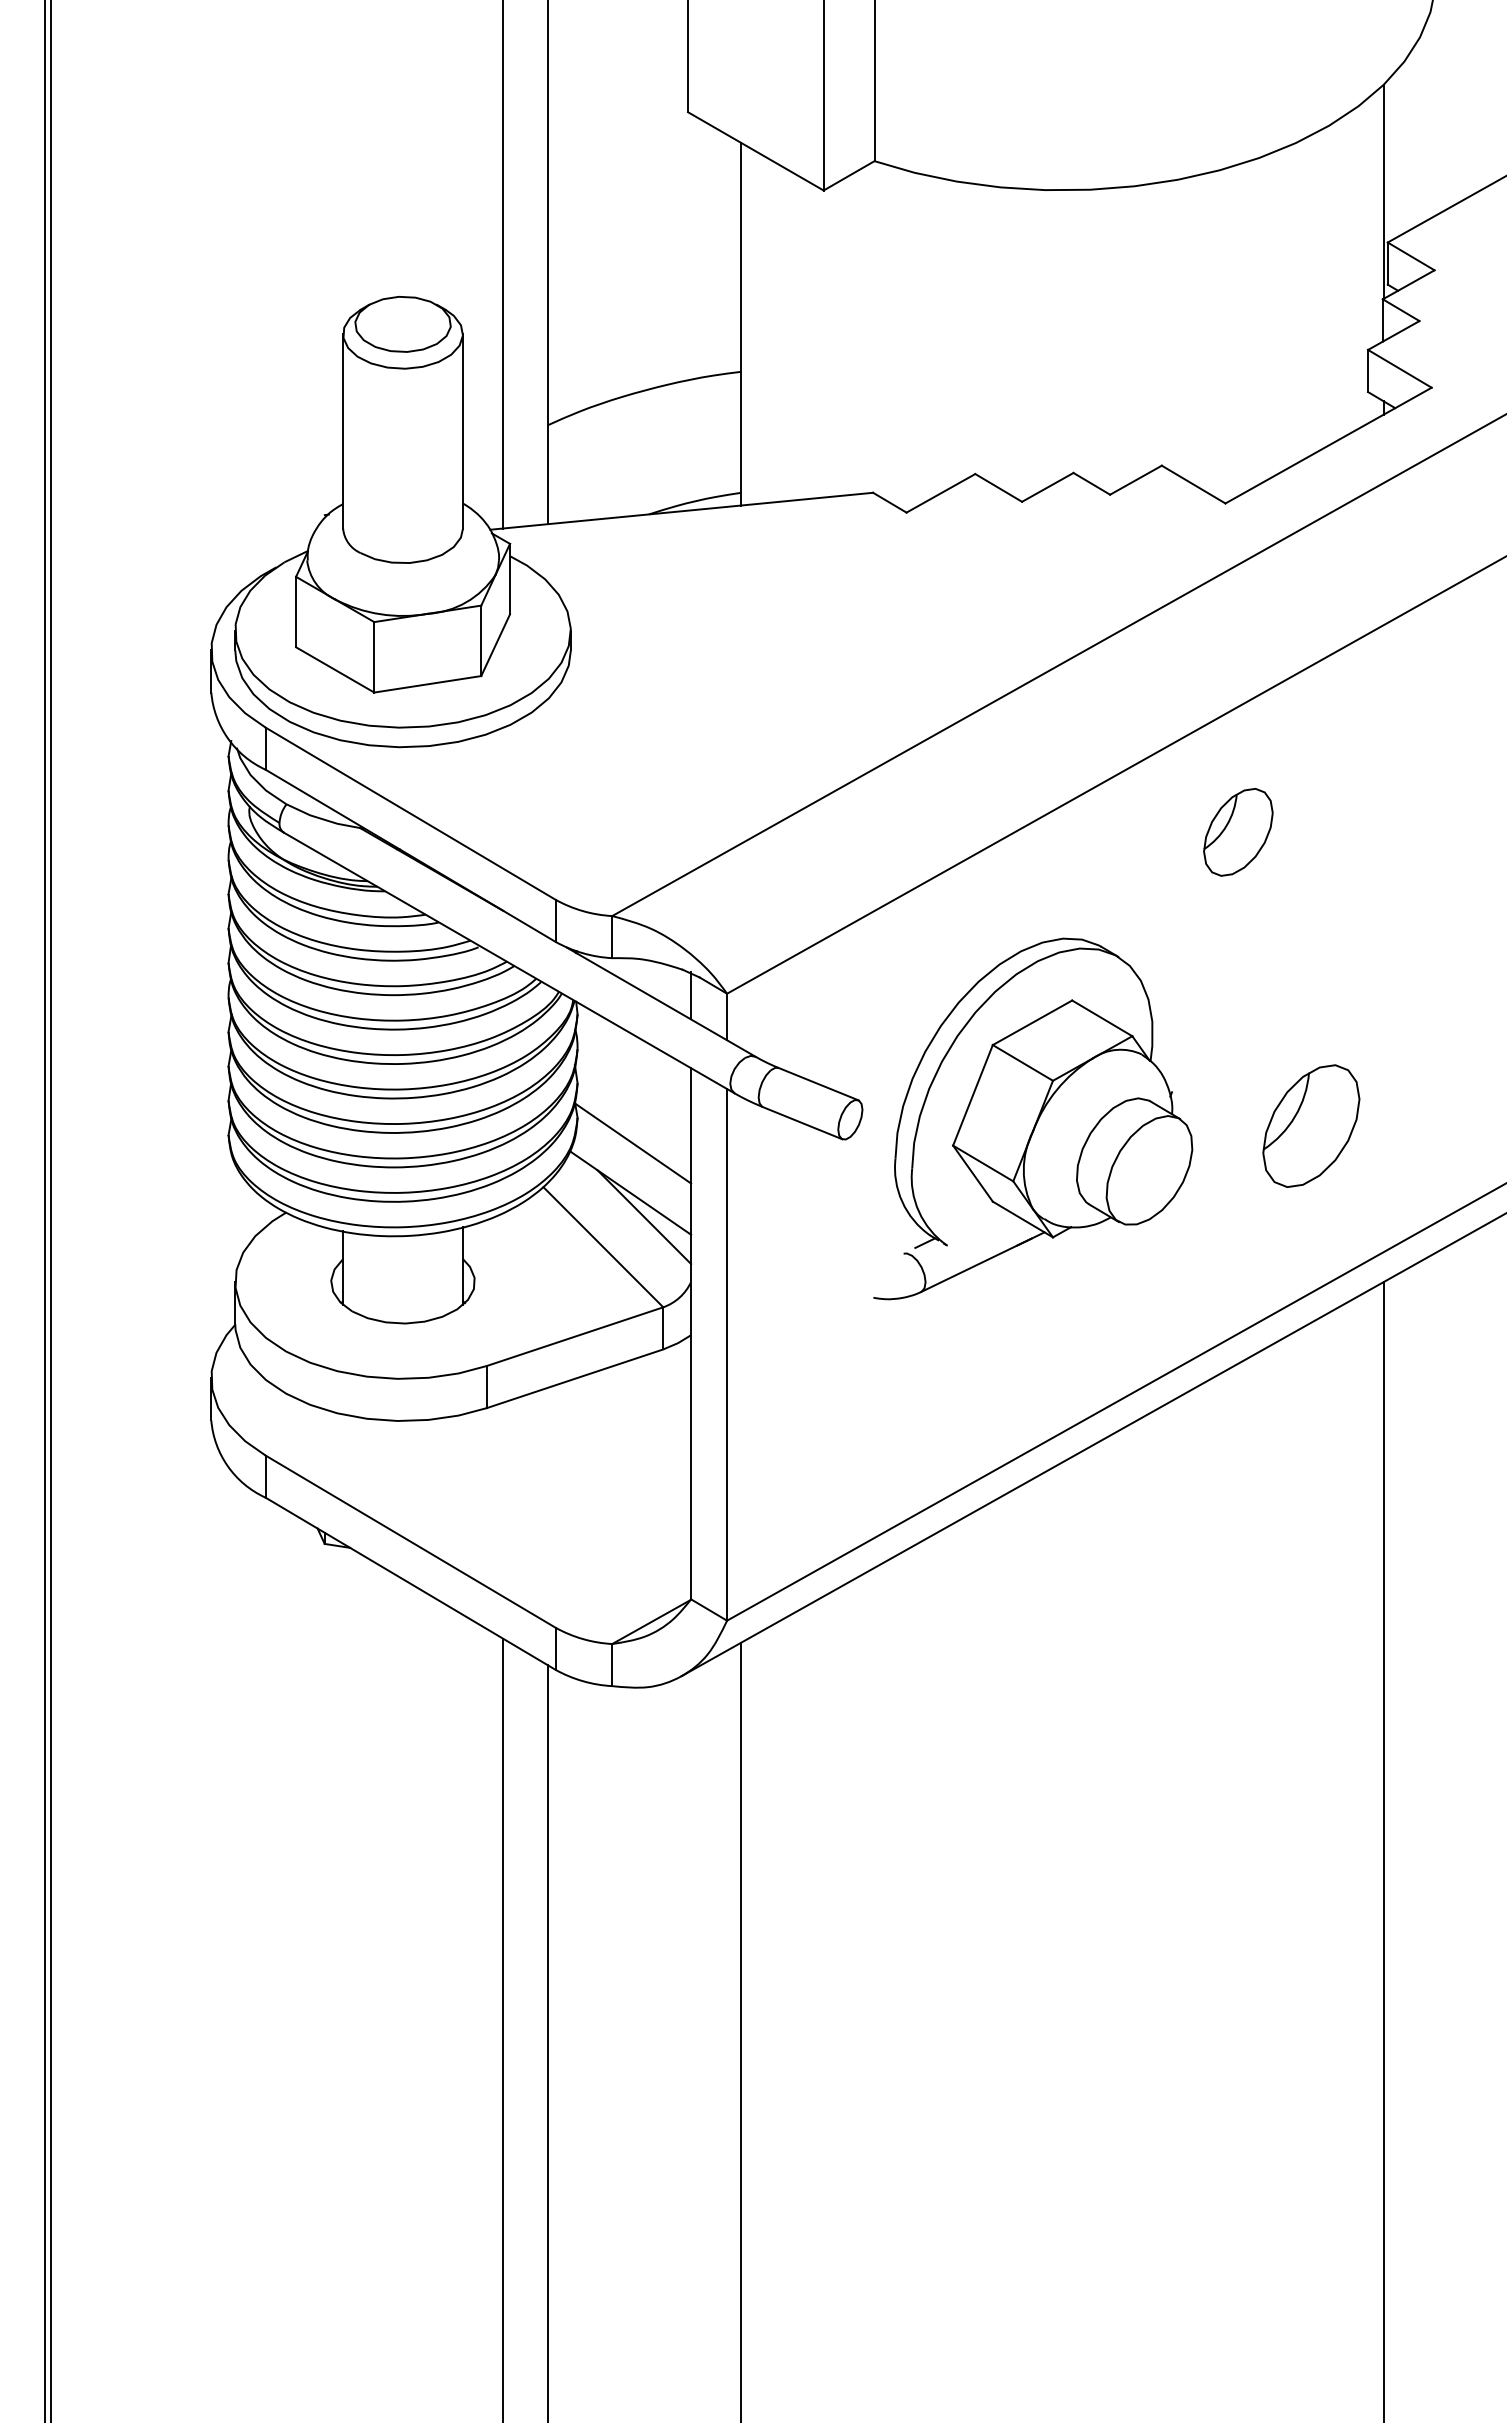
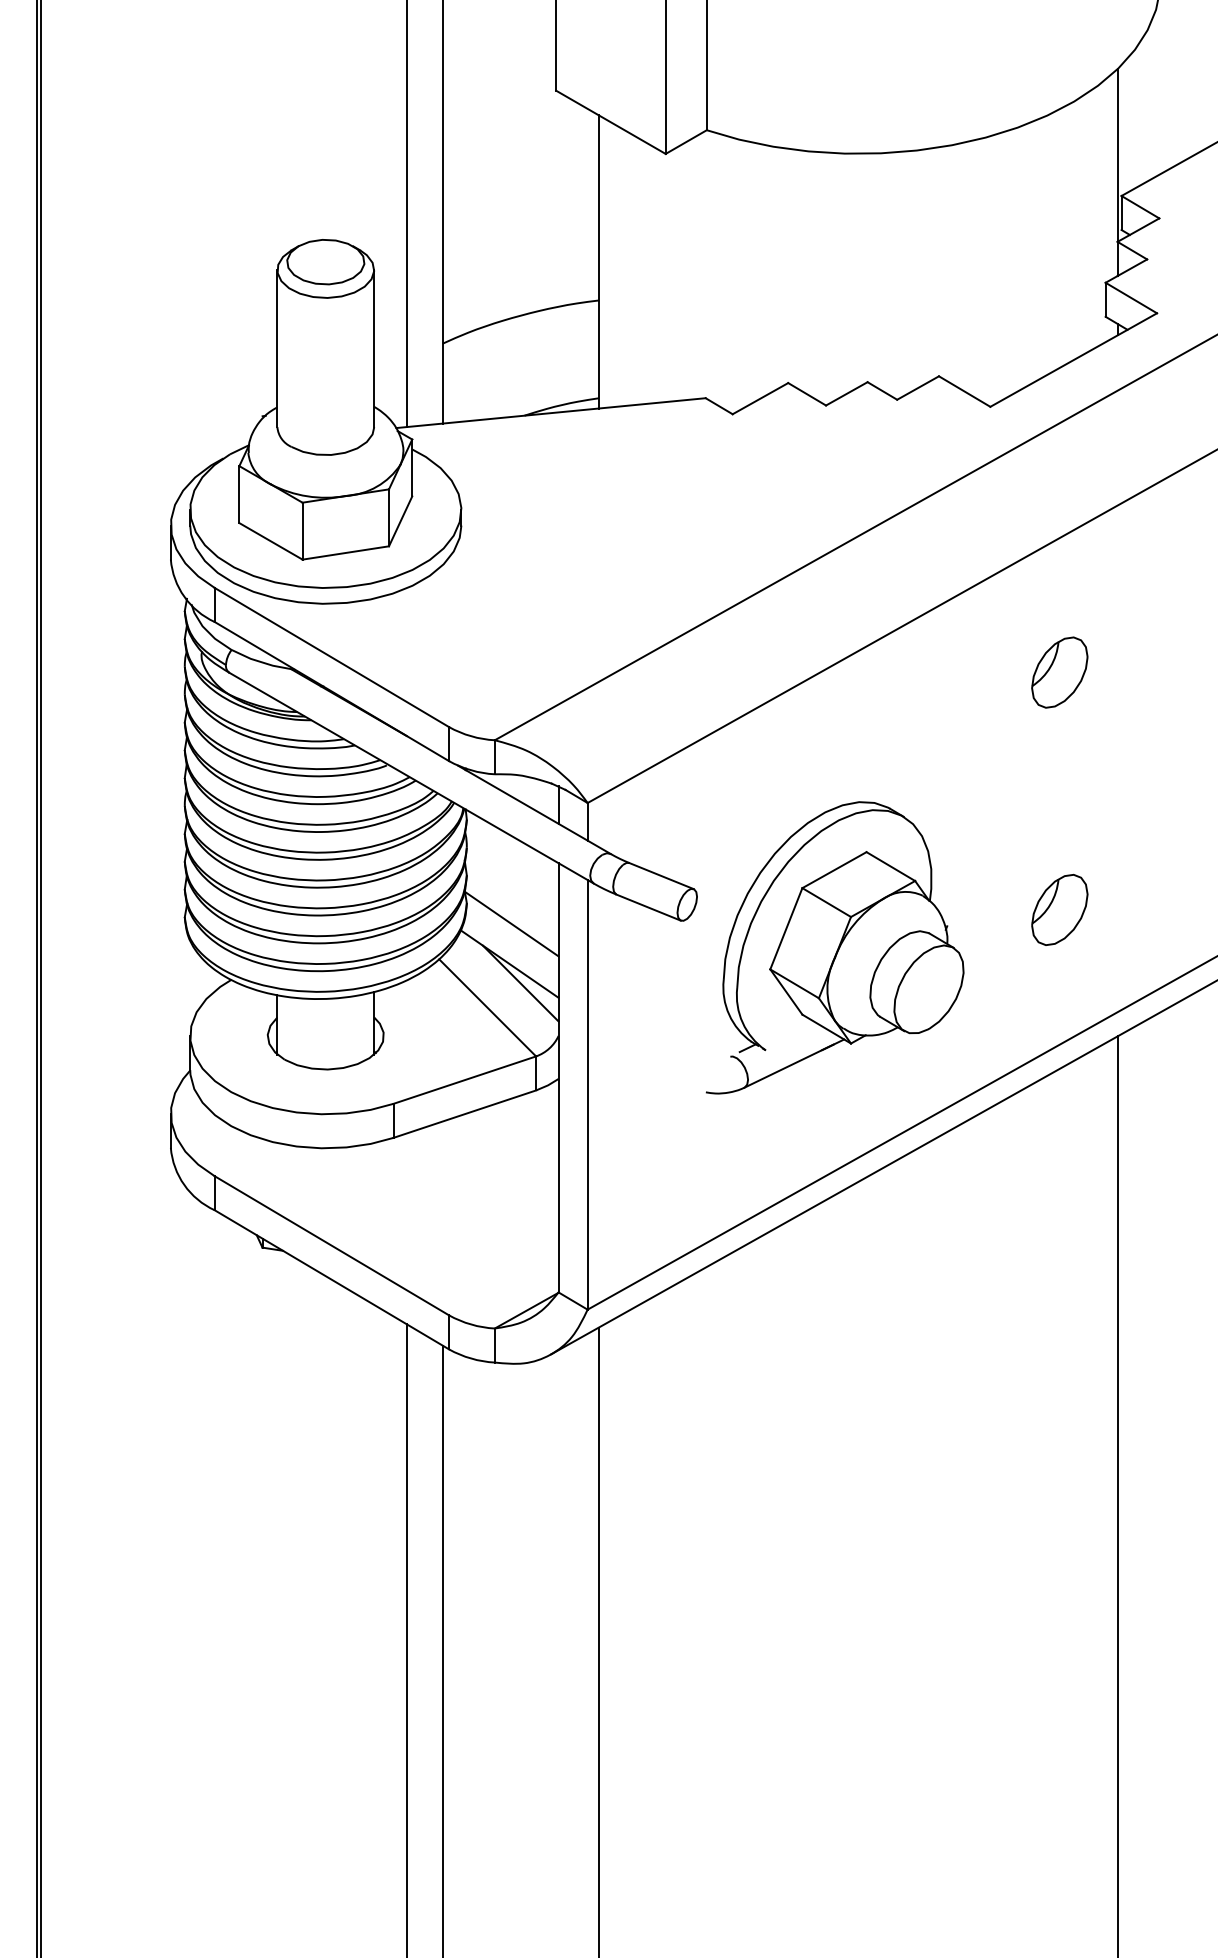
part: (1238, 832) -> (1059, 672), moved
part: (1033, 1118) -> (835, 947), moved
part: (1311, 1125) -> (1059, 909), size x0.71

